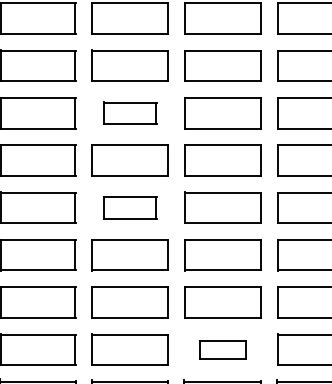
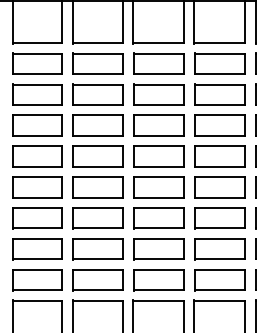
part: (129, 113) -> (97, 125), size x1.43
part: (129, 207) -> (97, 187), size x1.43
part: (222, 349) -> (158, 280), size x1.67

